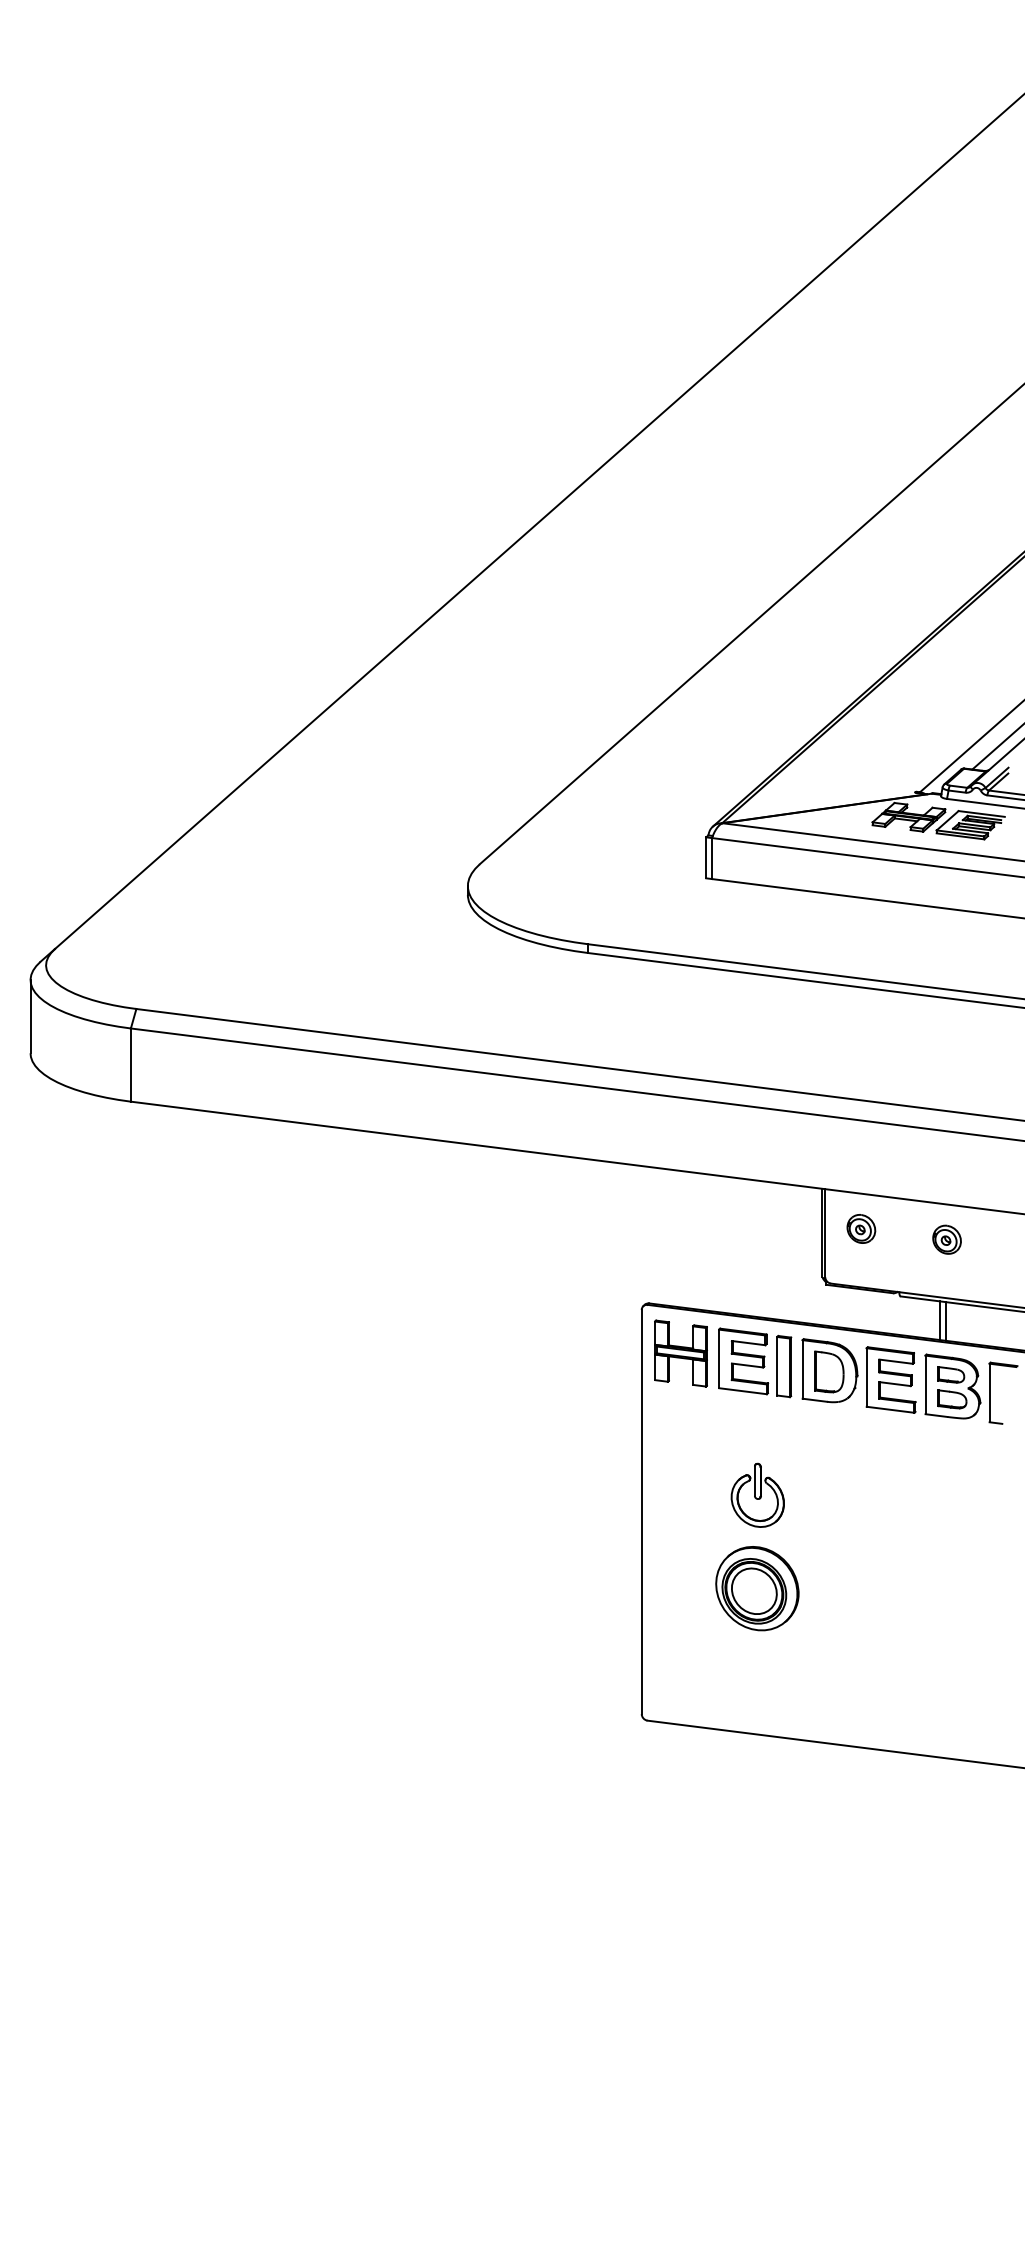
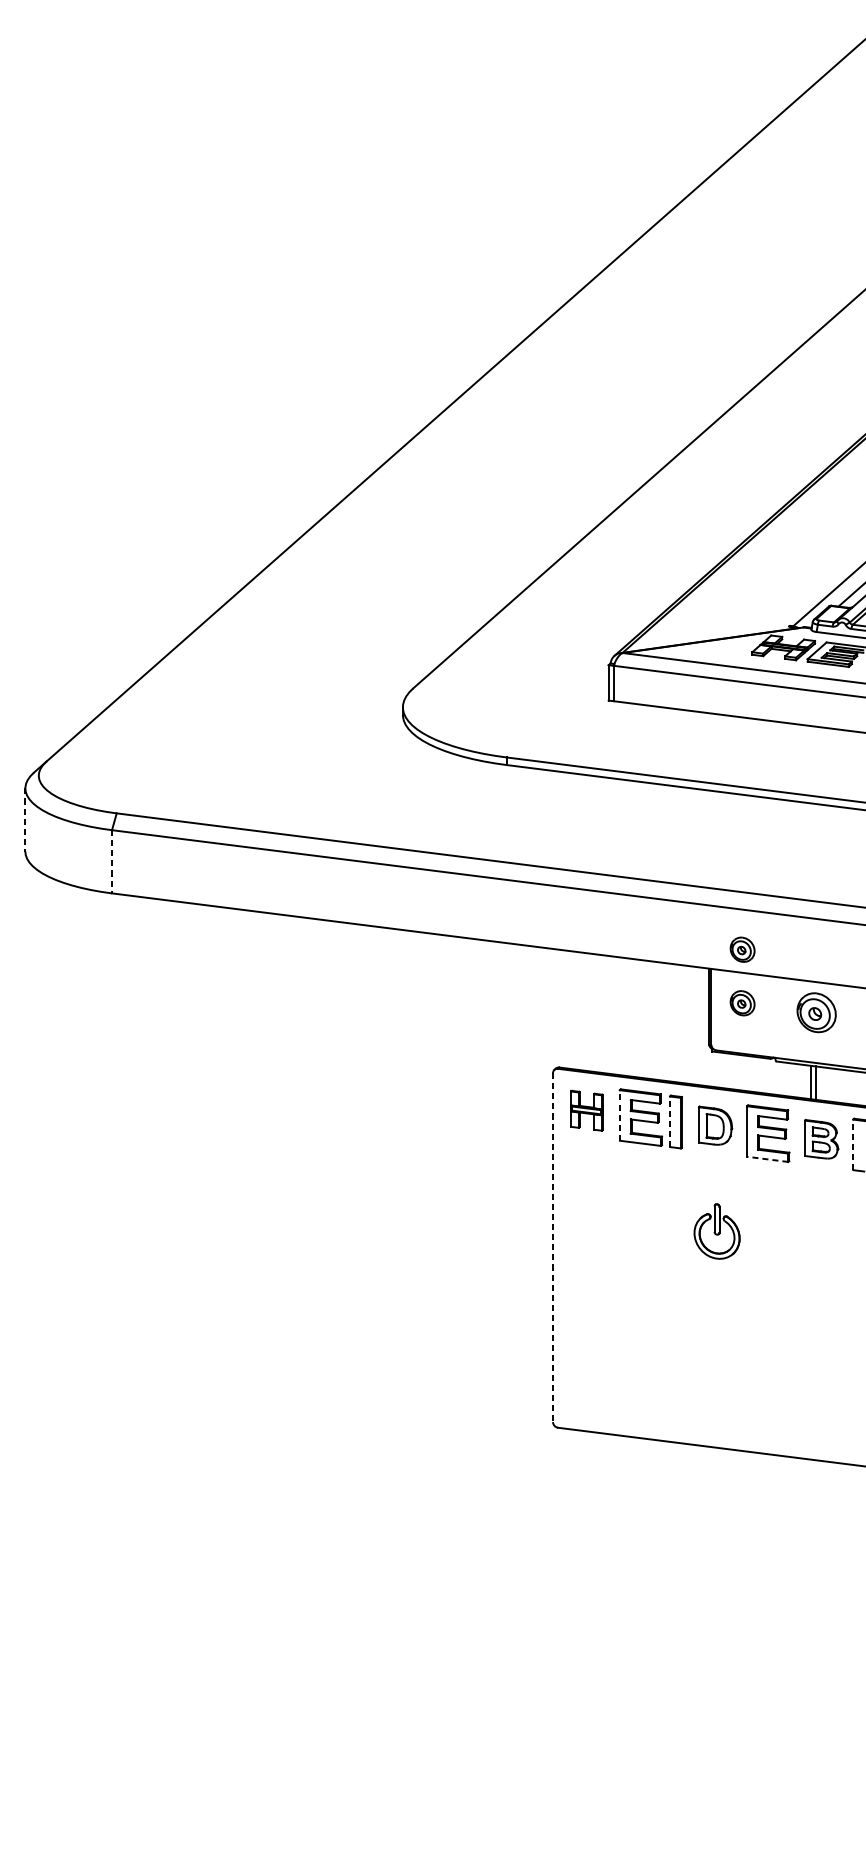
line: (30, 1016) -> (25, 819), solid -> dashed
line: (130, 1065) -> (111, 862), solid -> dashed
part: (861, 1166) -> (742, 949), added
part: (946, 1239) -> (816, 1012), size x1.6
part: (680, 1353) -> (586, 1110), size x0.7
line: (719, 1358) -> (620, 1115), solid -> dashed
line: (777, 1365) -> (670, 1121), solid -> dashed
part: (829, 1370) -> (715, 1125), size x0.7
part: (952, 1386) -> (821, 1139), size x0.7
line: (989, 1392) -> (853, 1144), solid -> dashed
line: (890, 1409) -> (767, 1159), solid -> dashed
part: (757, 1494) -> (716, 1230), moved
line: (641, 1512) -> (552, 1248), solid -> dashed
part: (757, 1588) -> (652, 1313), removed

